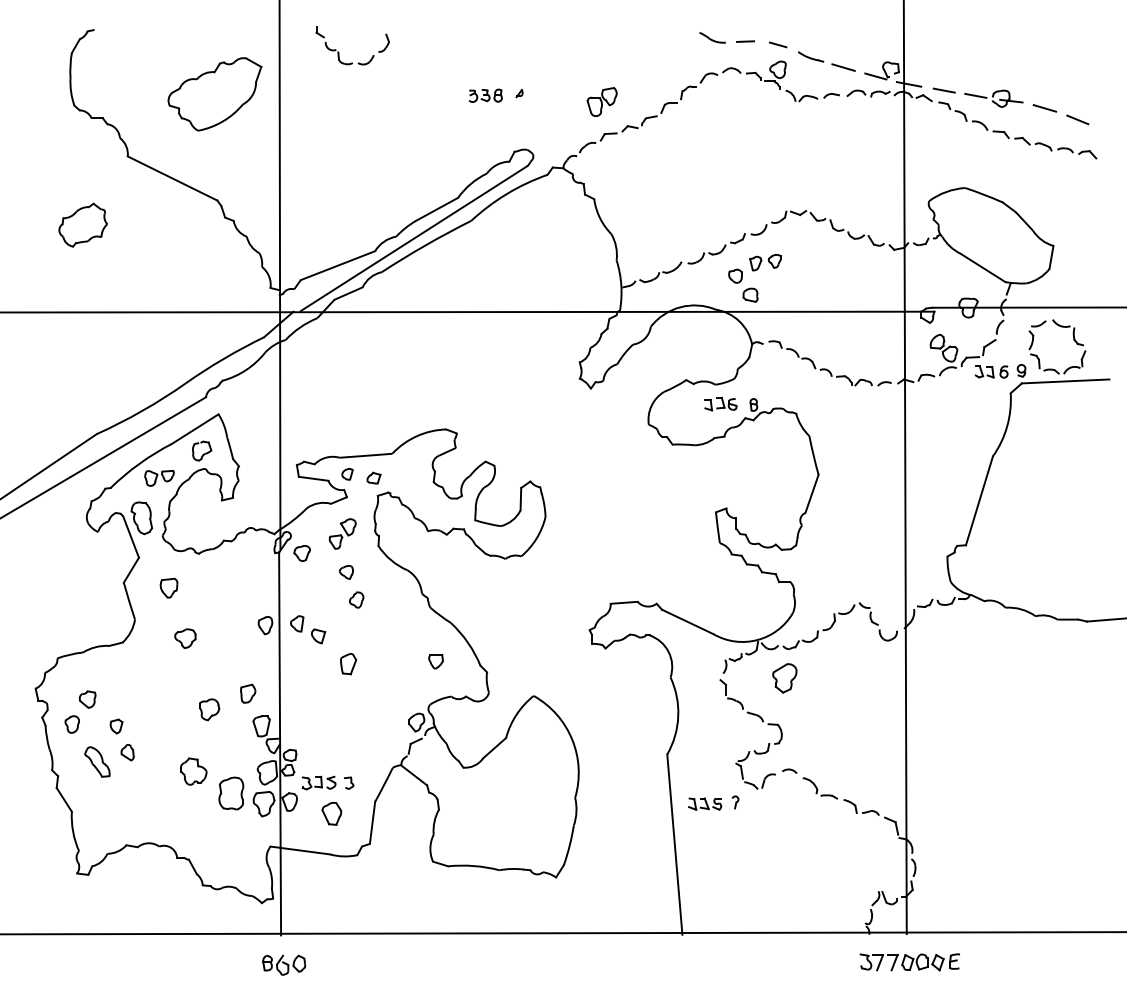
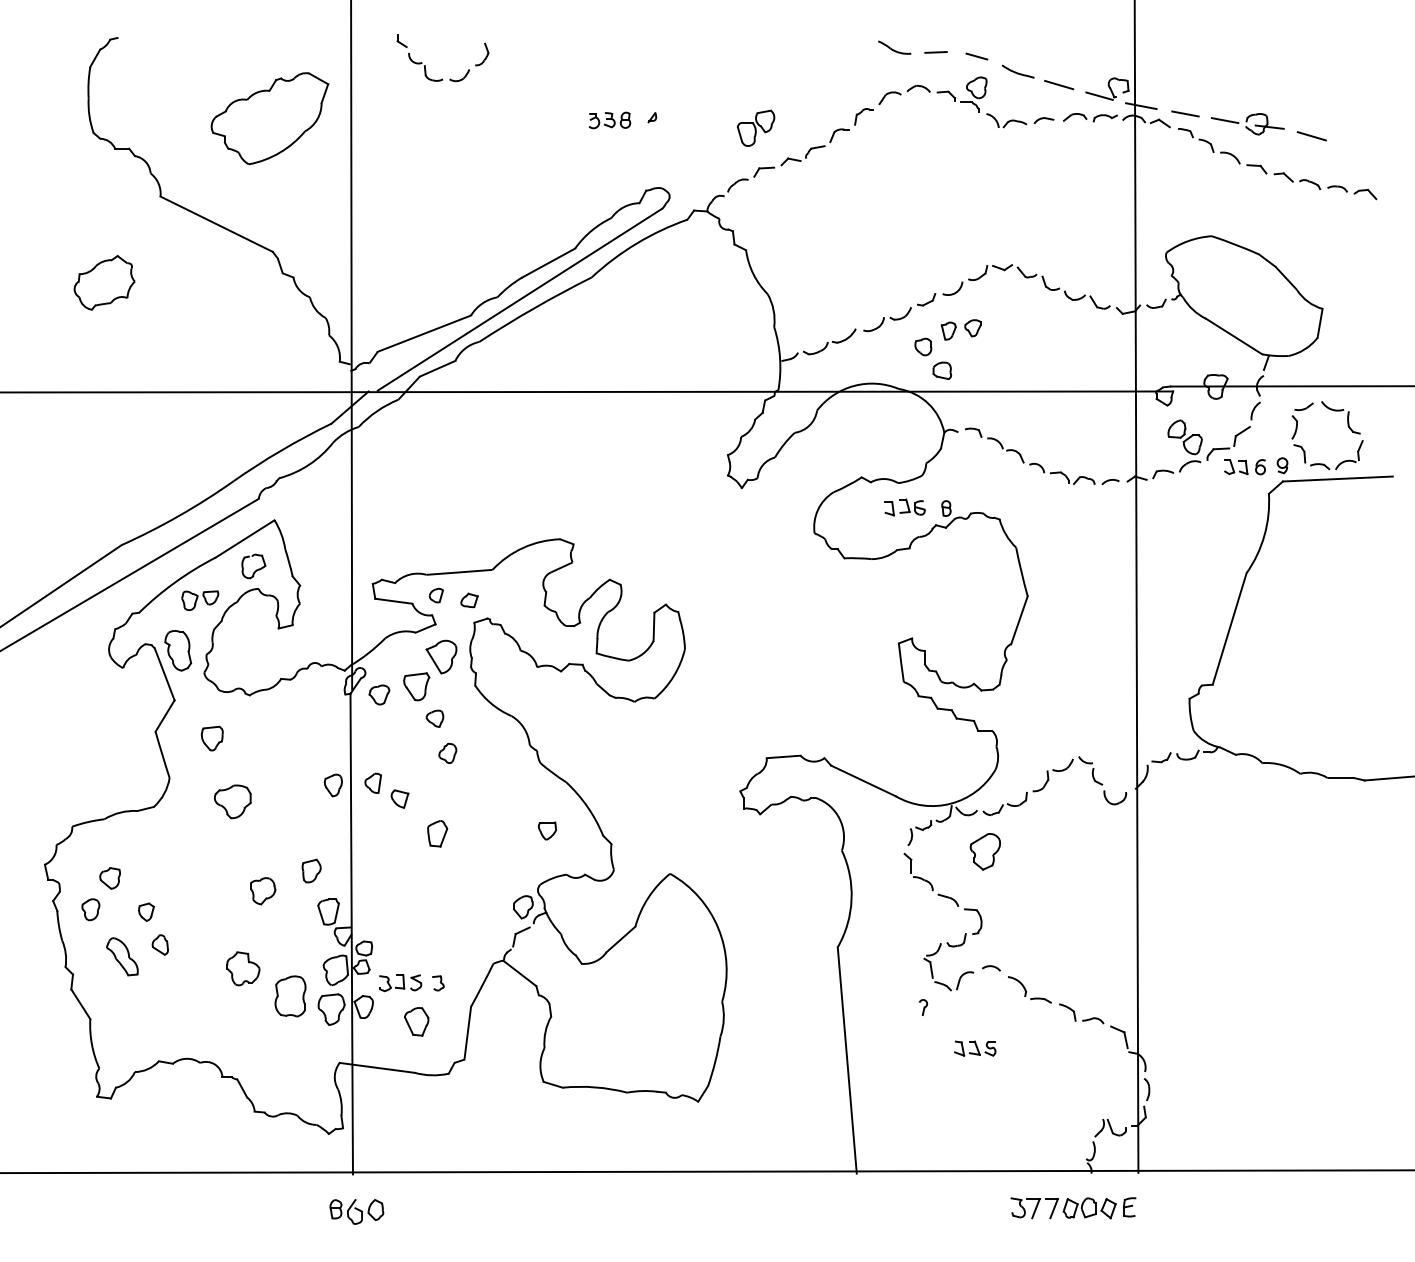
line: (1077, 119) -> (1352, 150), removed
part: (342, 533) -> (430, 670), size x1.6
part: (185, 638) -> (232, 801), size x1.4
part: (705, 804) -> (975, 1048), moved
part: (910, 962) -> (1073, 1208), moved

